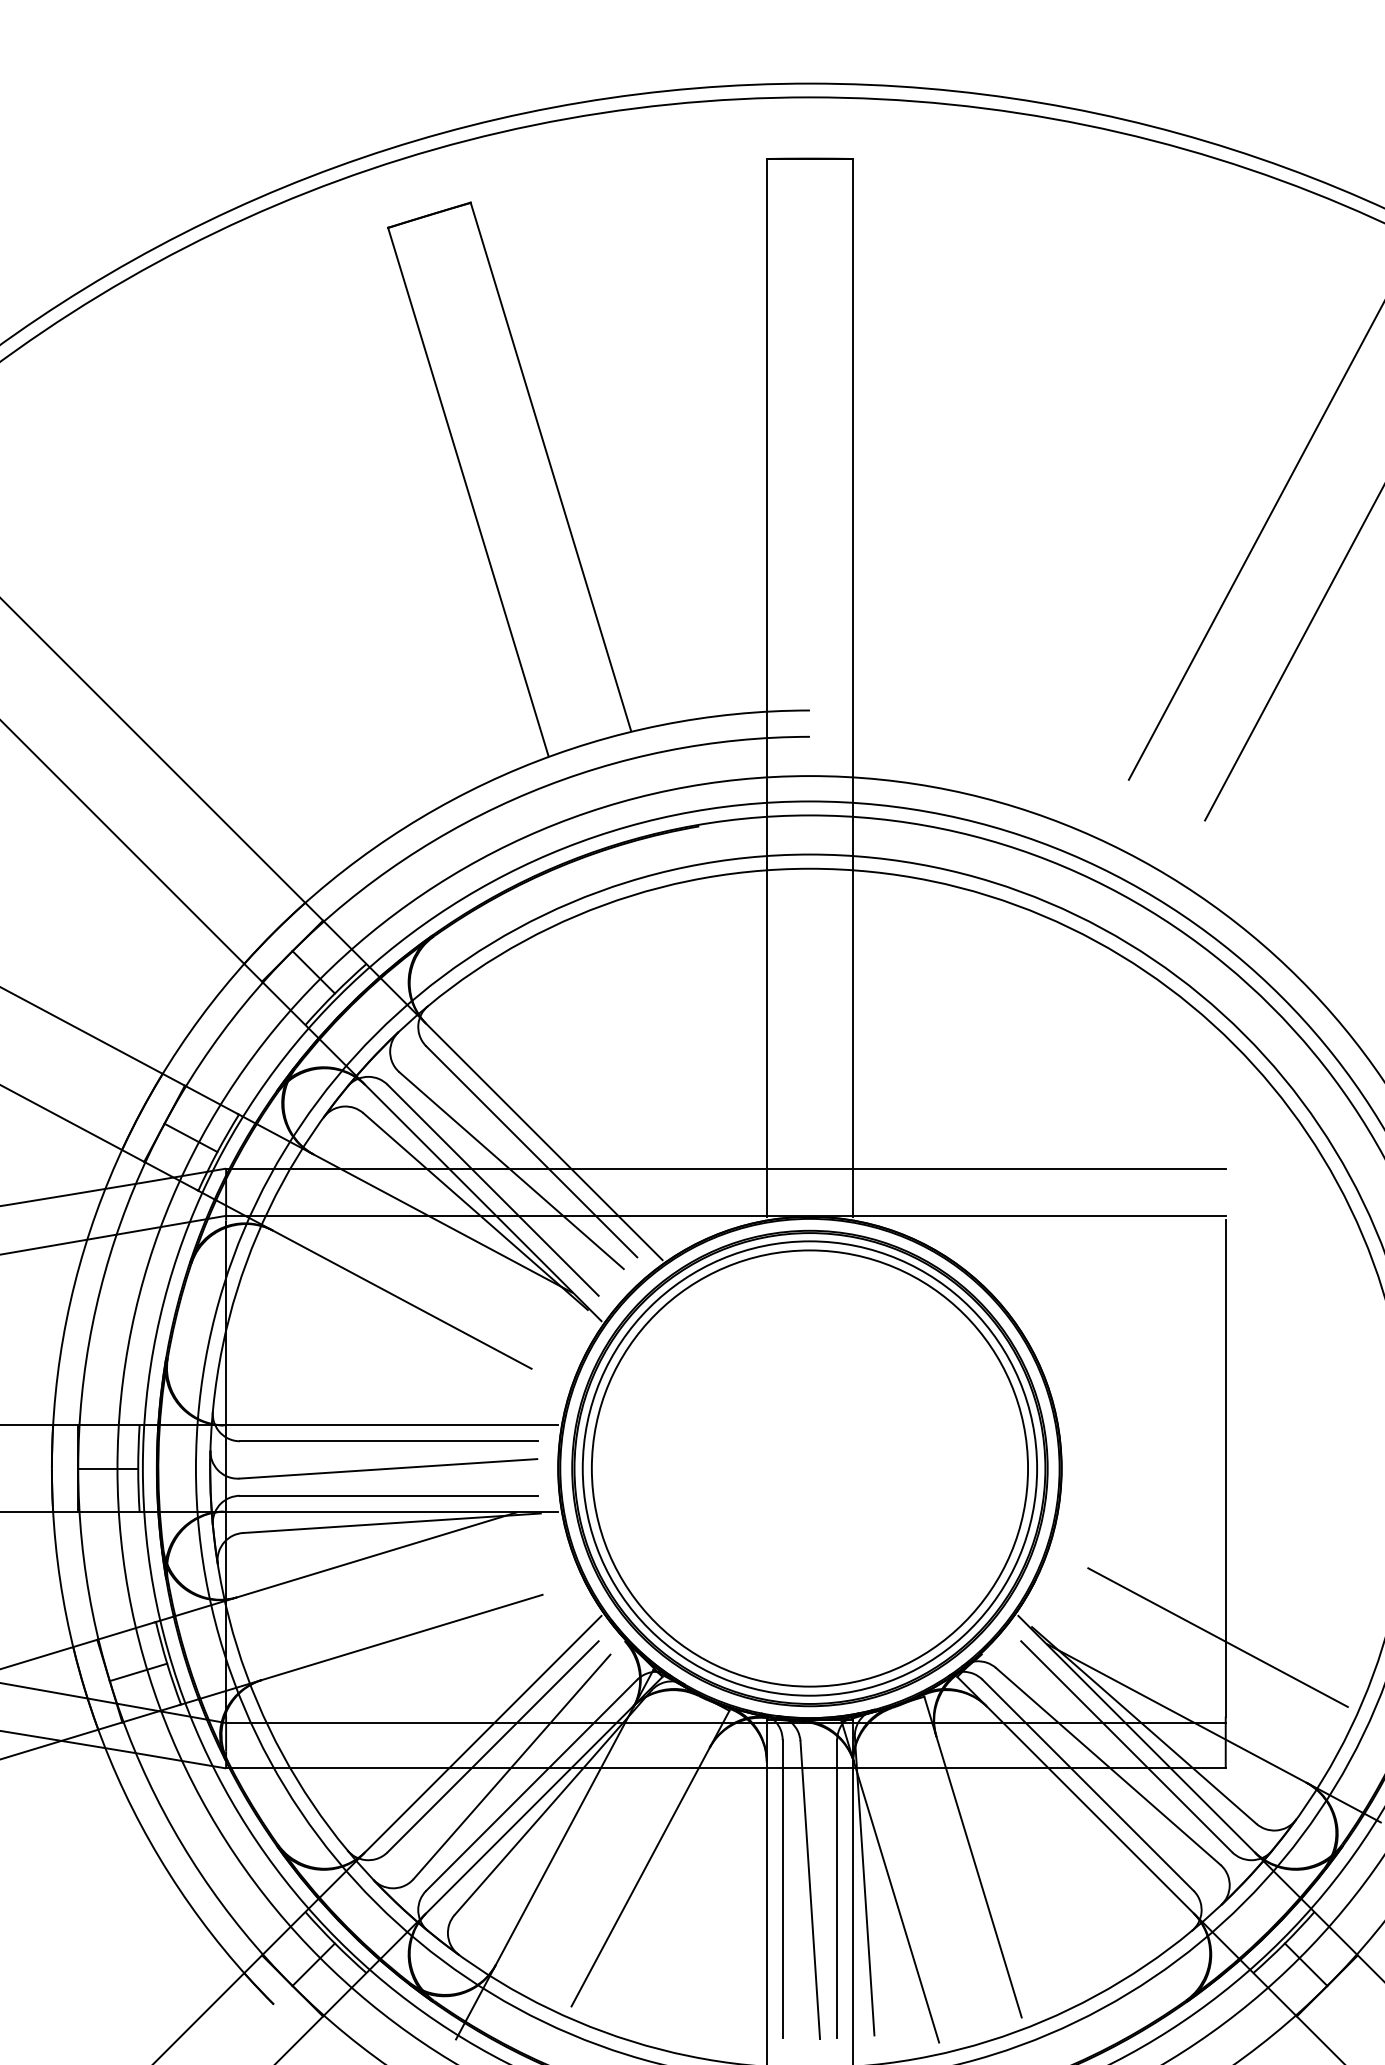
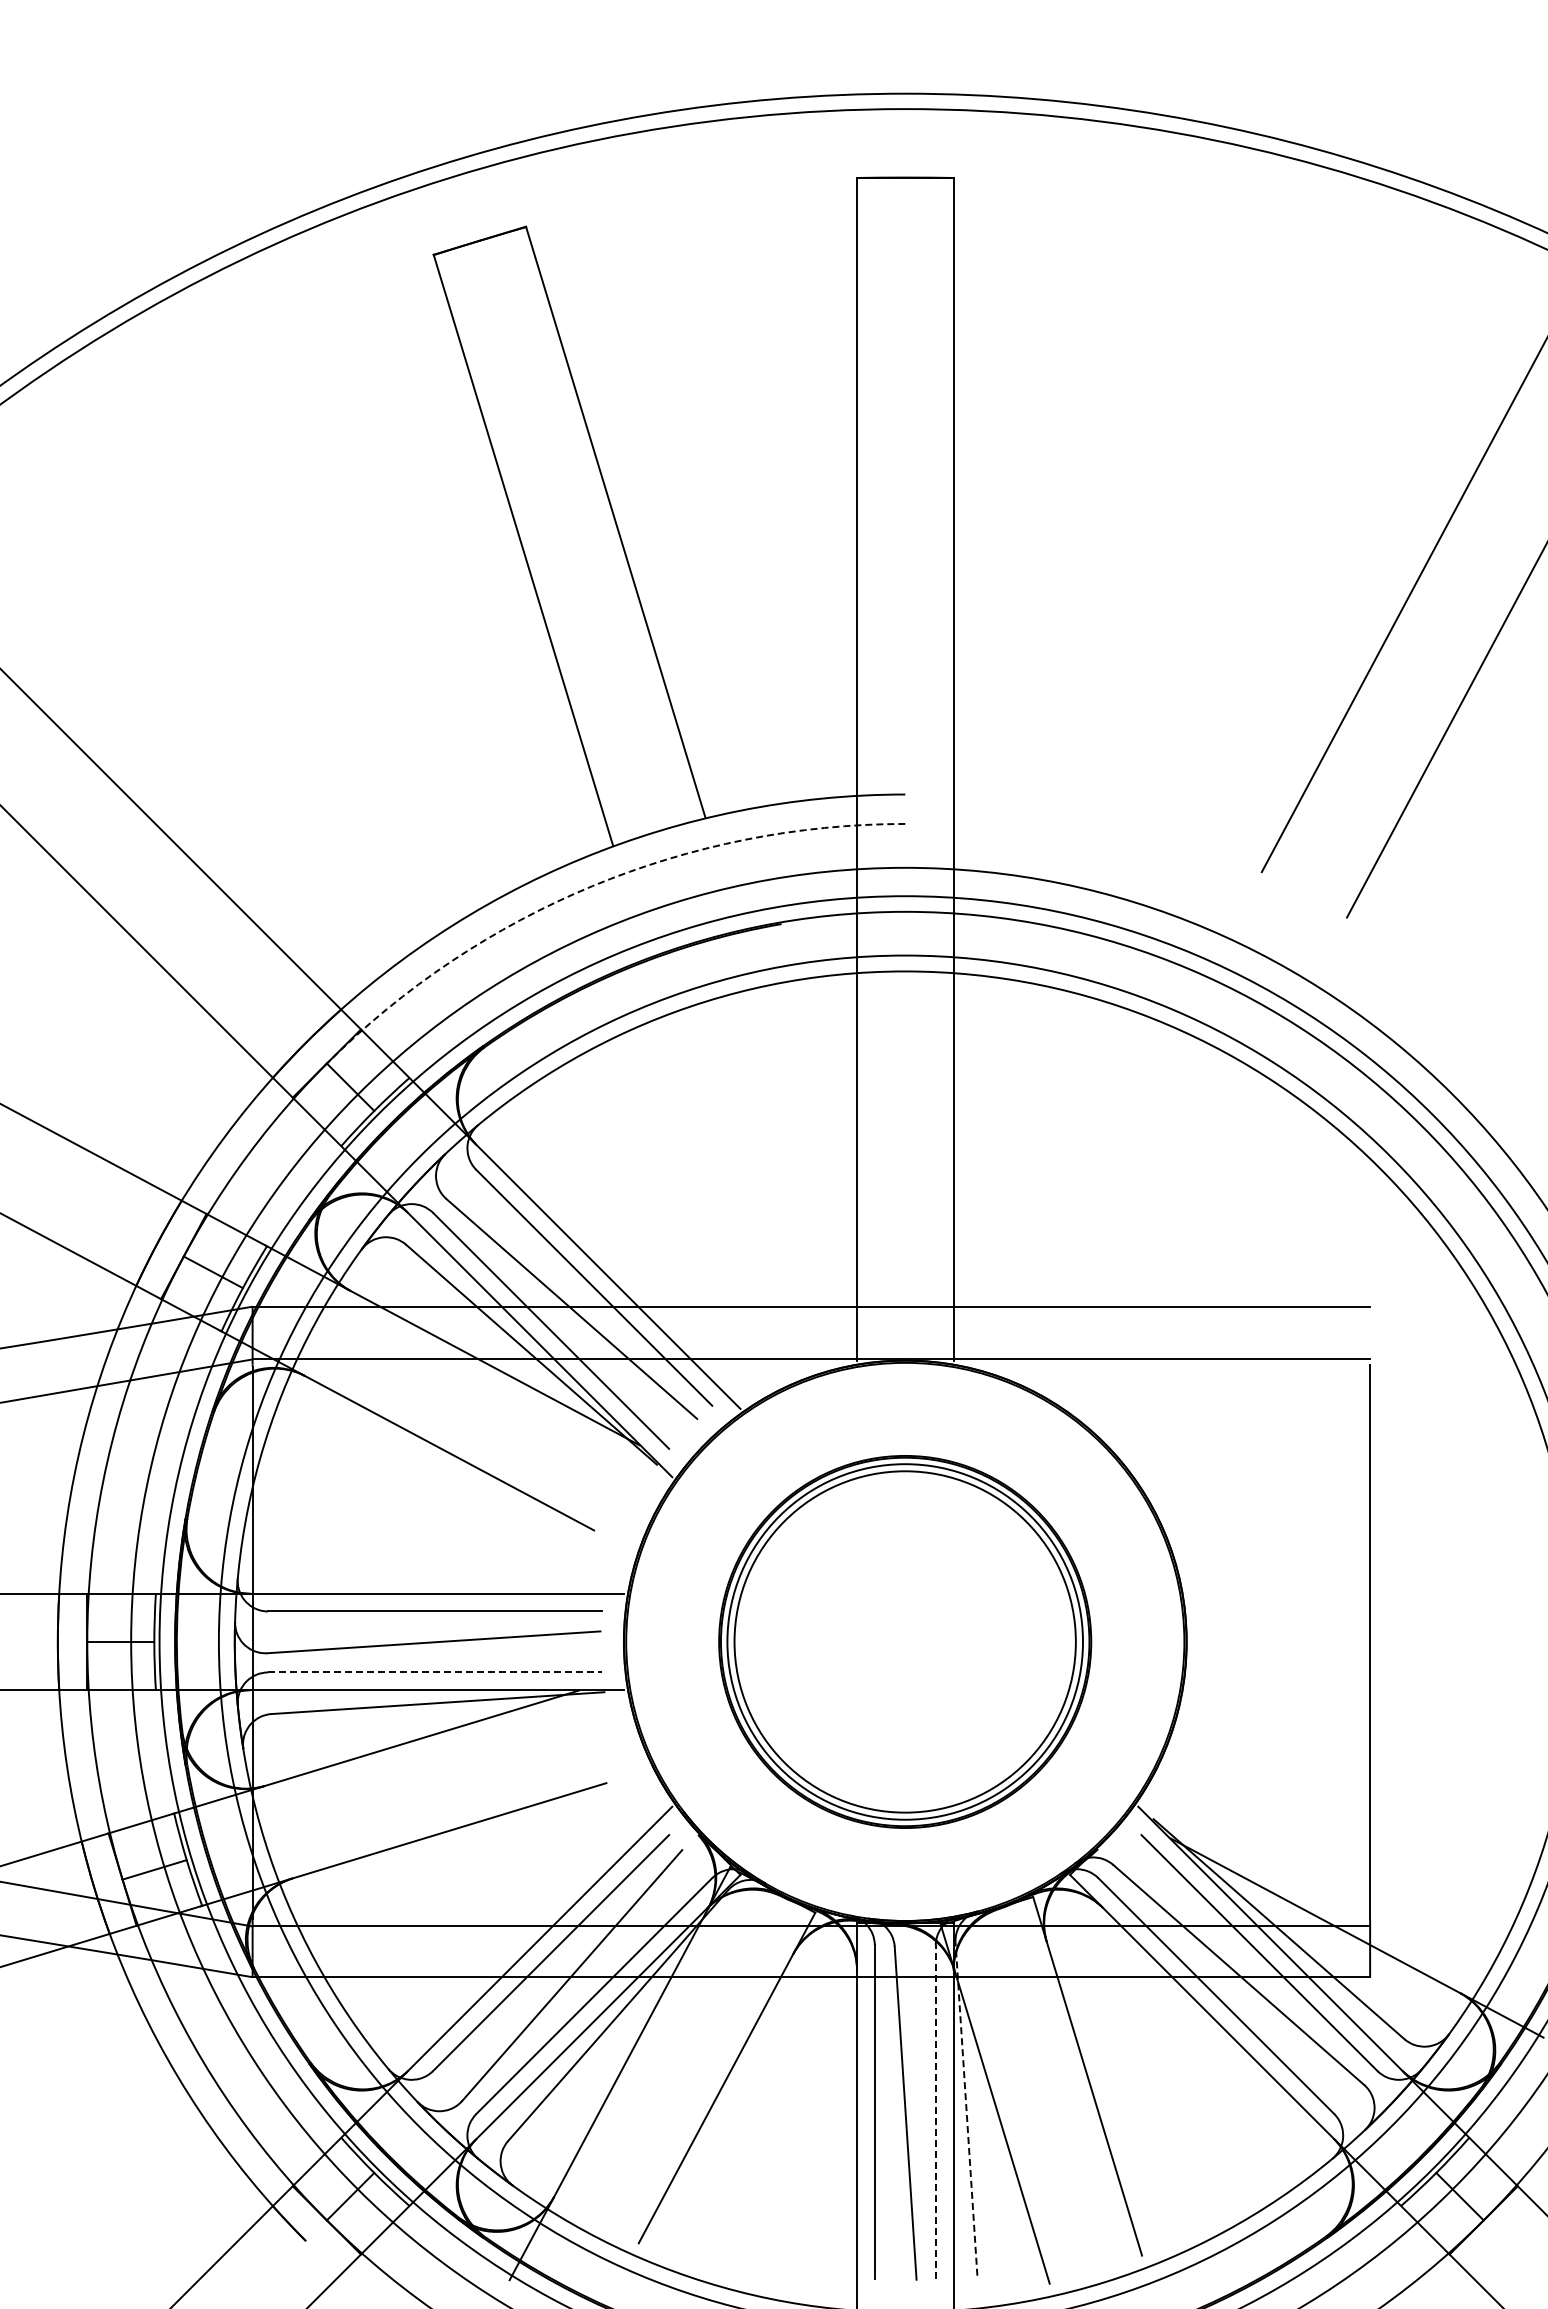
arc: (530, 792) -> (592, 886), solid -> dashed
part: (809, 1468) -> (904, 1641), size x0.7
line: (388, 1495) -> (434, 1672), solid -> dashed
line: (1218, 1637) -> (1361, 1830), removed
line: (864, 1886) -> (966, 2109), solid -> dashed
line: (836, 1889) -> (935, 2112), solid -> dashed

